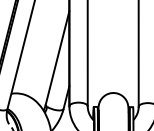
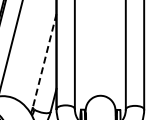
line: (57, 58) -> (44, 61), solid -> dashed

